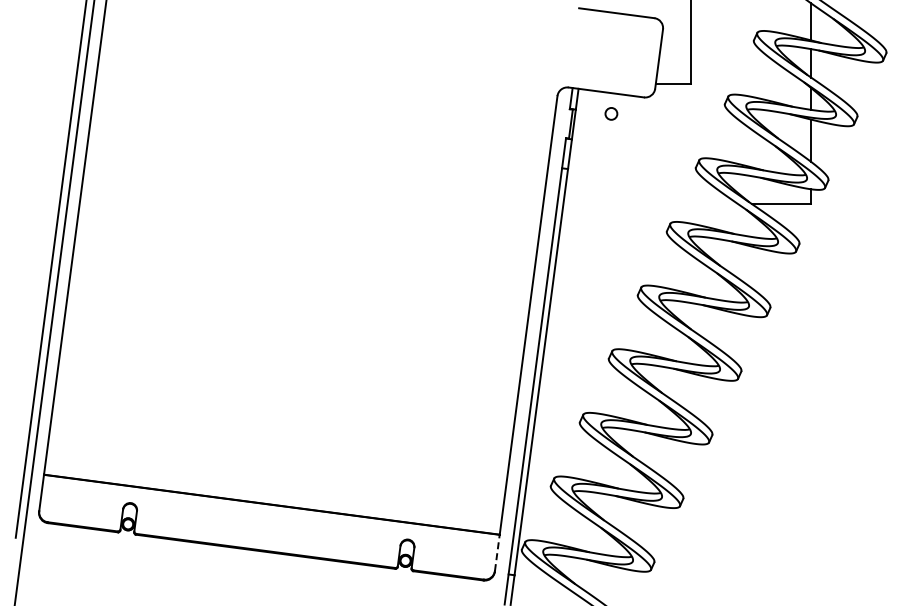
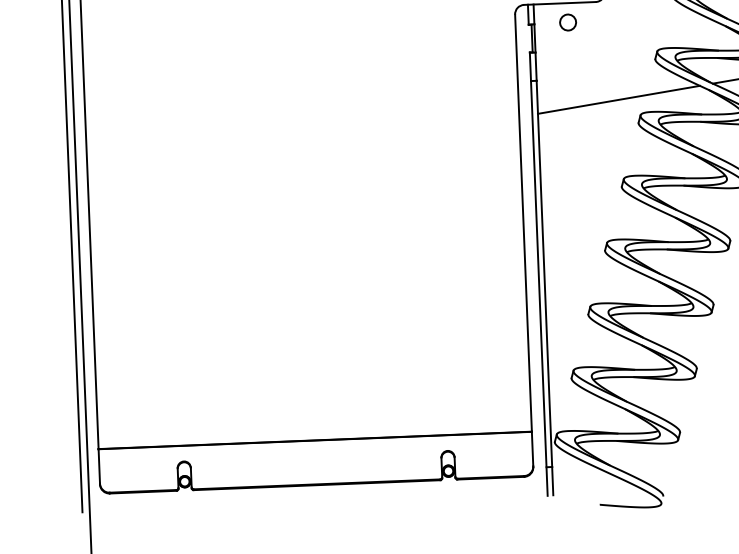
circle: (611, 113) -> (568, 22), size x1.43
line: (650, 203) -> (618, 99), added
line: (497, 552) -> (532, 448), dashed -> solid

